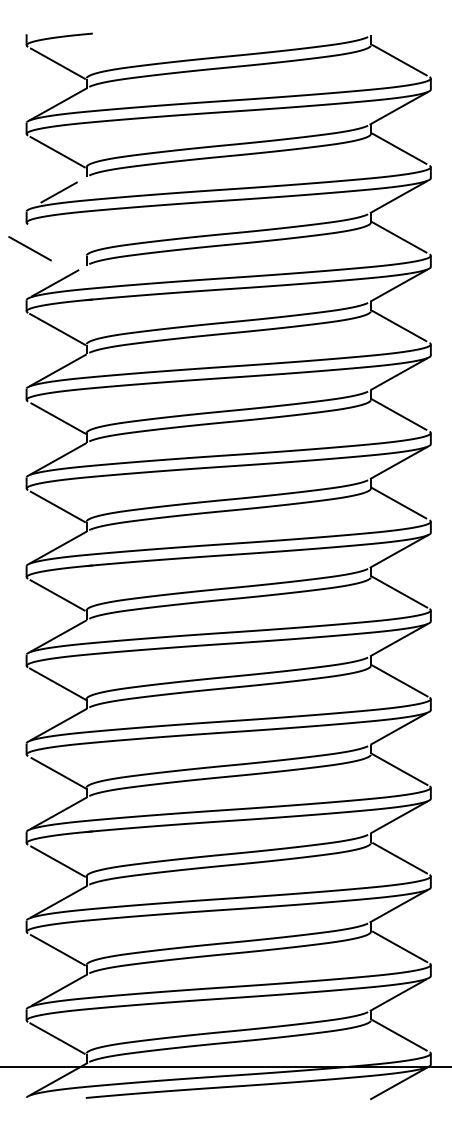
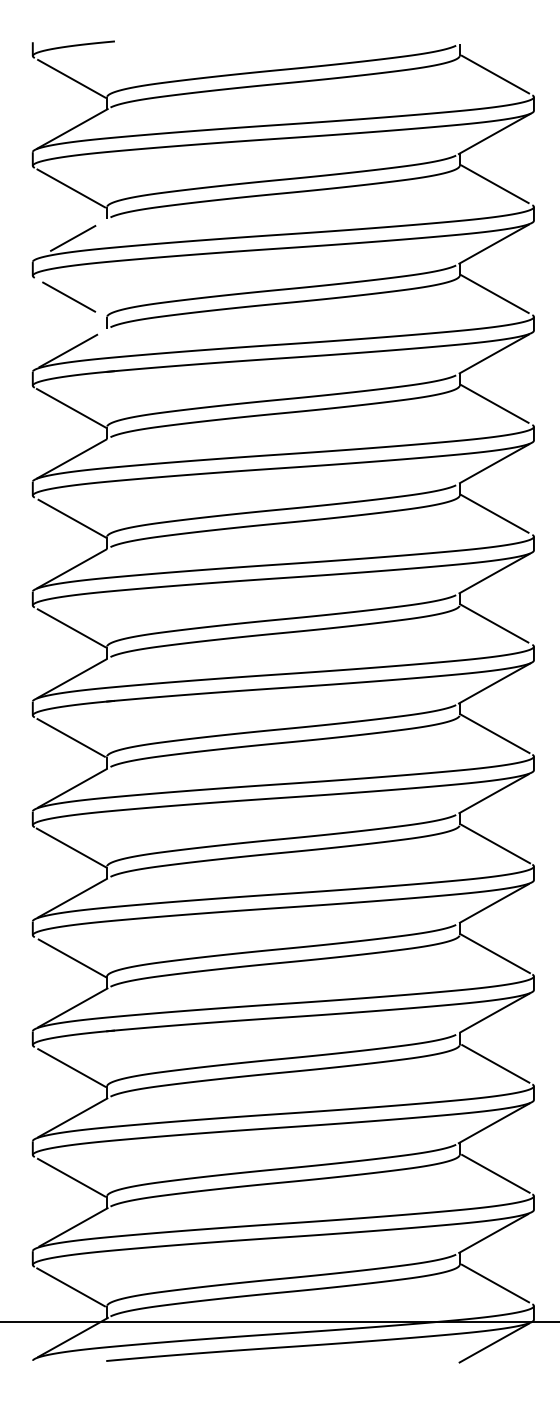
line: (30, 248) -> (69, 296), moved

